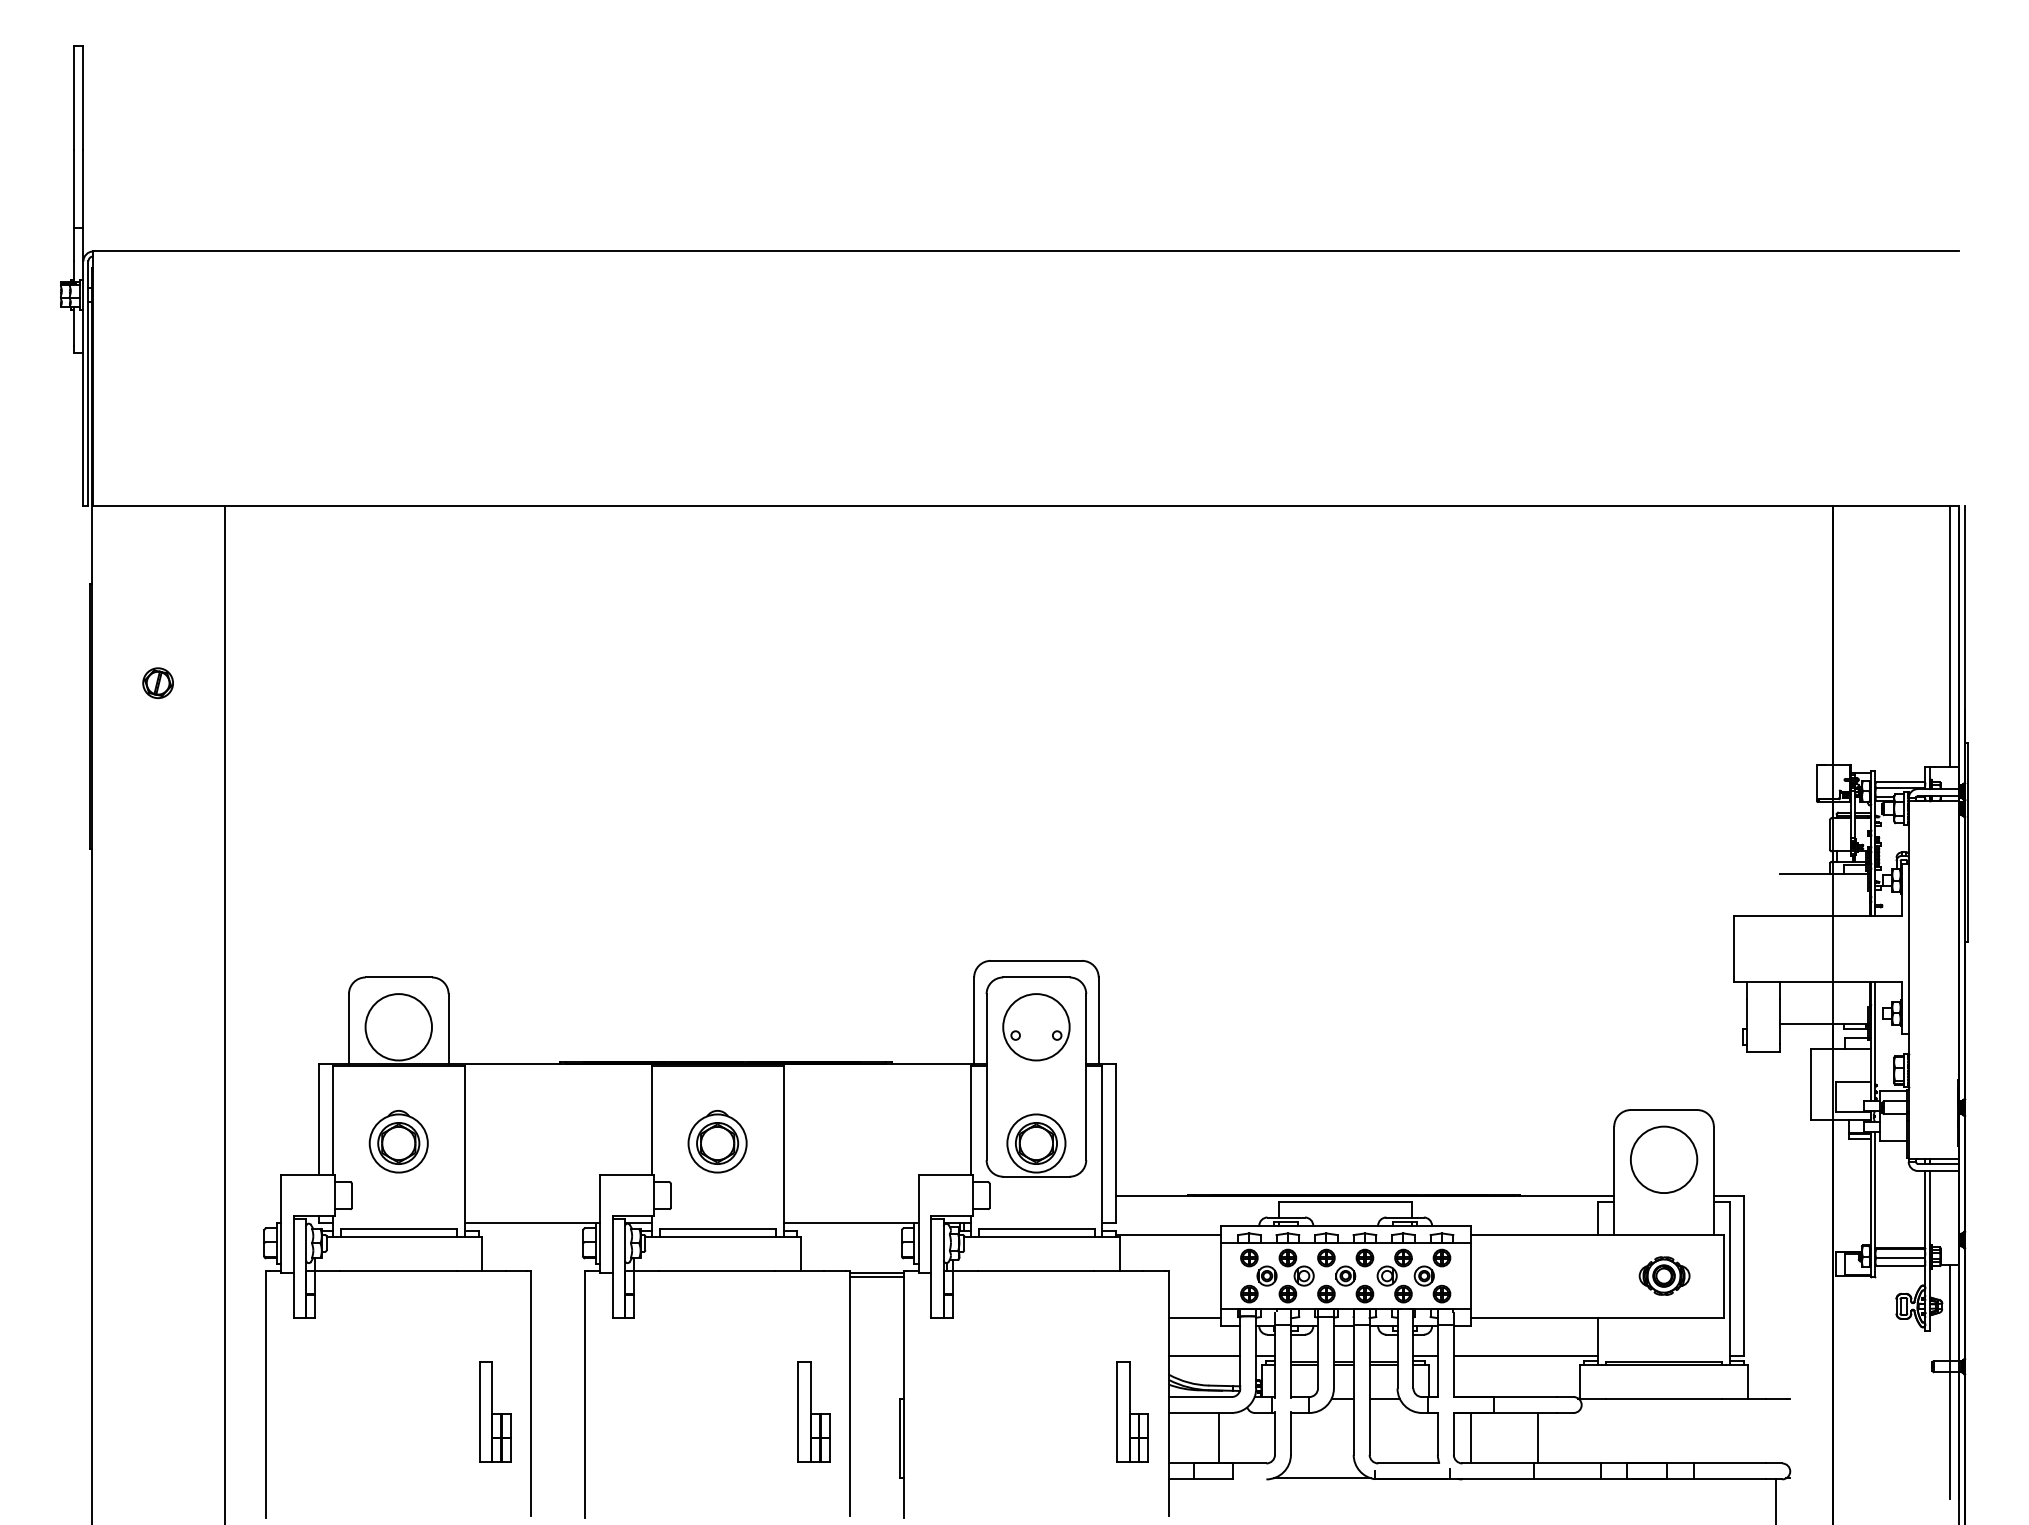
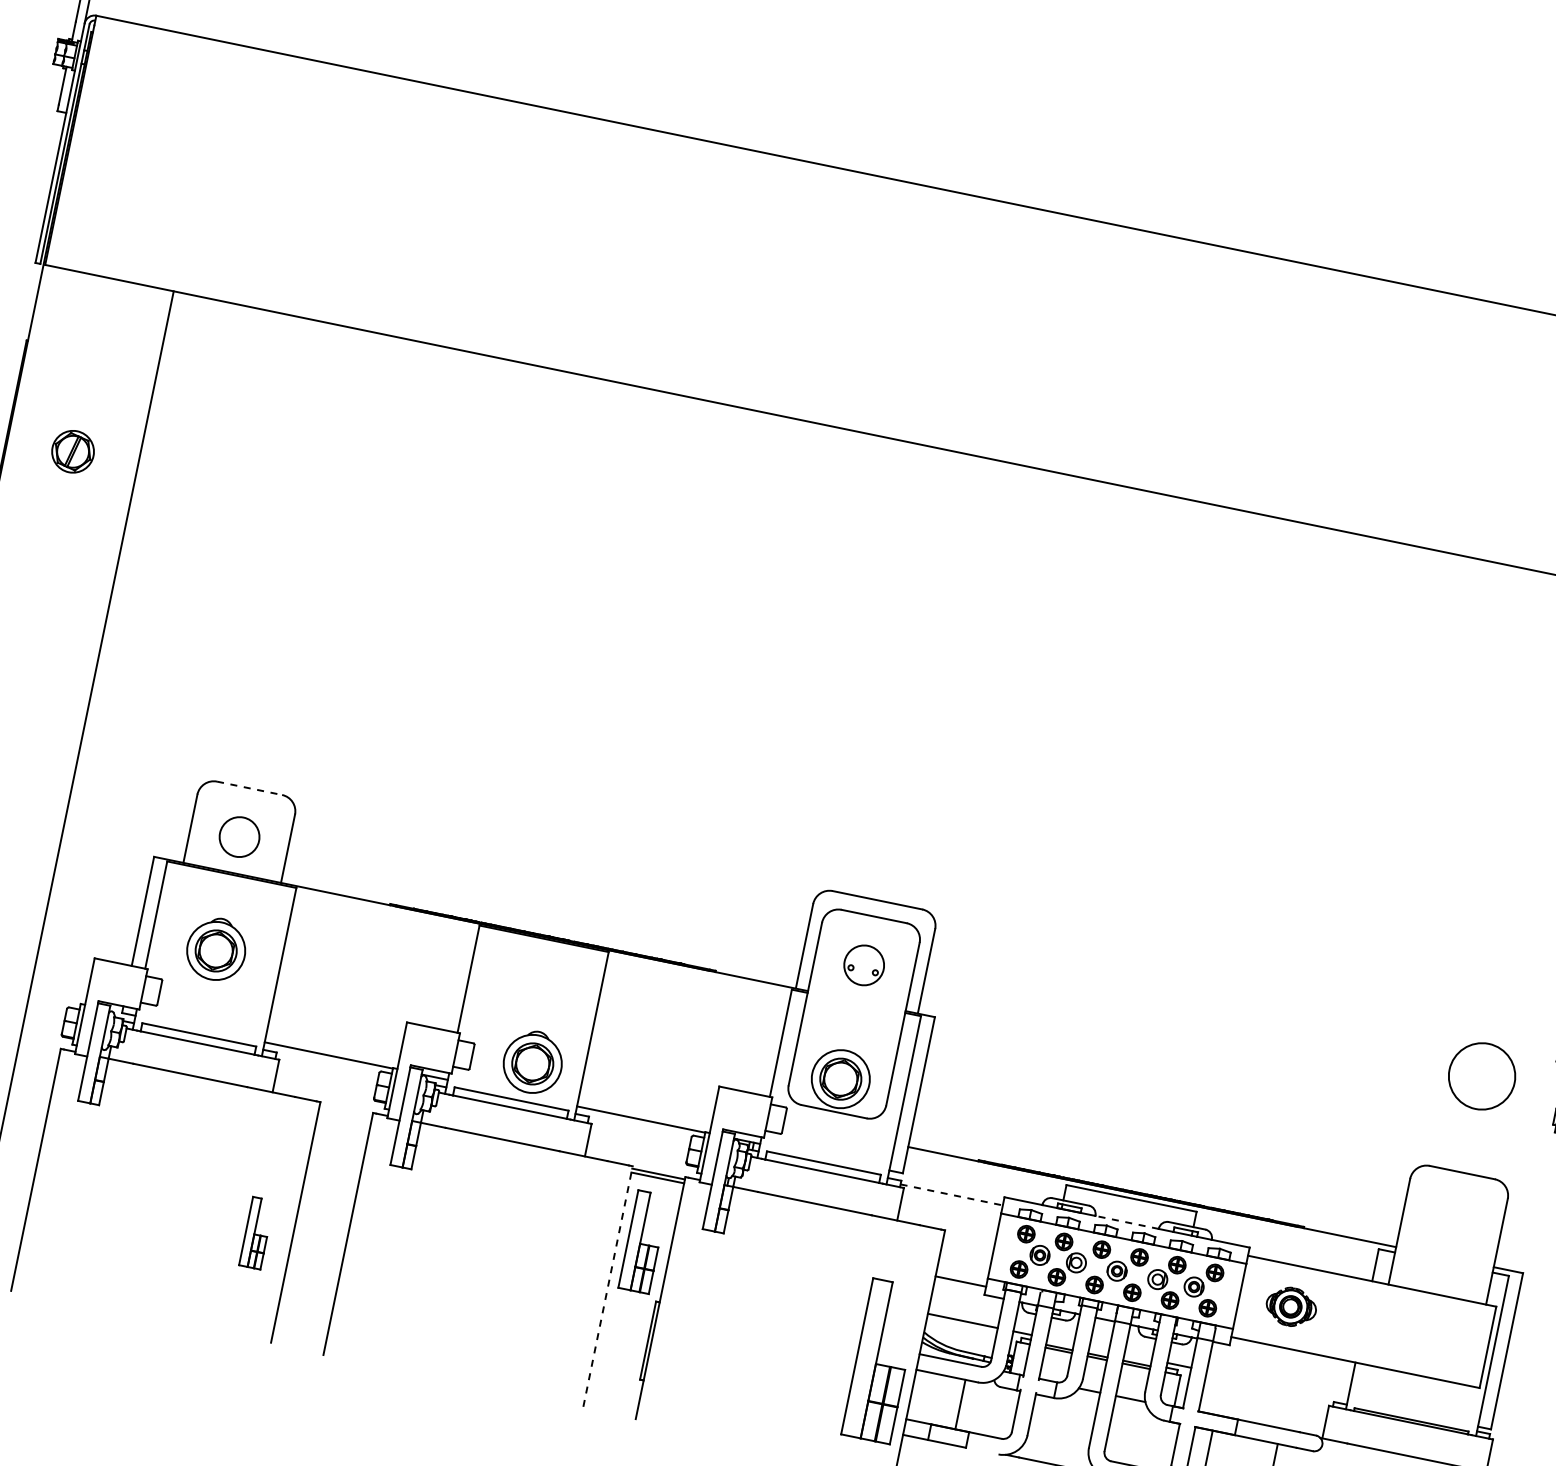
part: (157, 682) -> (72, 450), size x1.4
line: (399, 977) -> (250, 788), solid -> dashed
circle: (398, 1027) -> (239, 837), size x0.6
part: (1036, 1027) -> (864, 965), size x0.6
part: (717, 1141) -> (533, 1061), moved
circle: (1664, 1159) -> (1482, 1076), moved
line: (1345, 1226) -> (1126, 1222), solid -> dashed
line: (1168, 1234) -> (951, 1194), solid -> dashed
part: (1664, 1275) -> (1291, 1306), moved
line: (1525, 1355) -> (1277, 1385), removed
line: (850, 1393) -> (608, 1286), solid -> dashed
part: (495, 1411) -> (257, 1232), size x0.7
part: (813, 1411) -> (643, 1241), moved
part: (1132, 1411) -> (881, 1361), size x1.6

